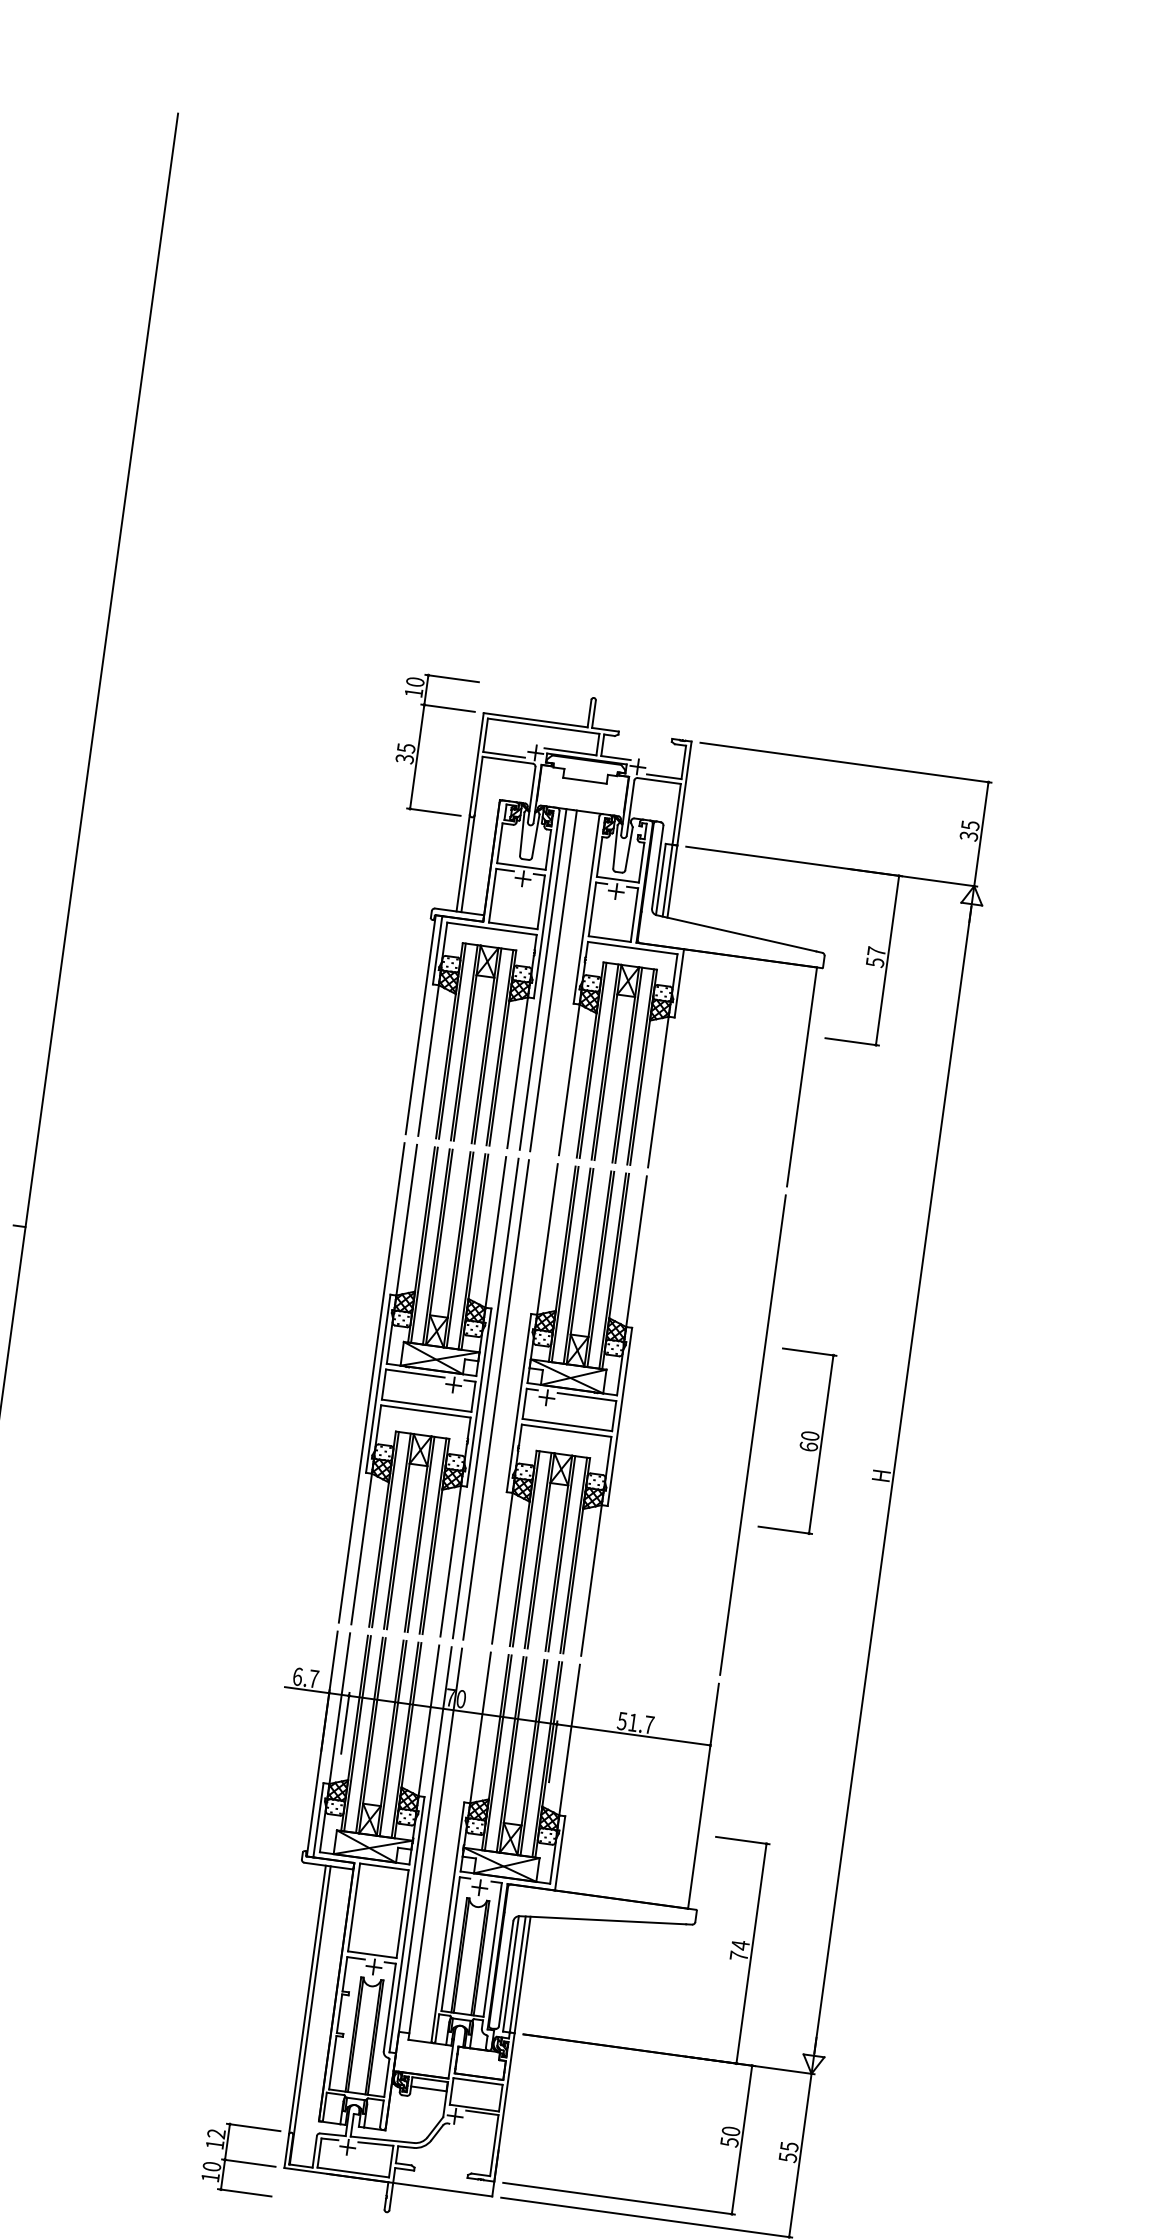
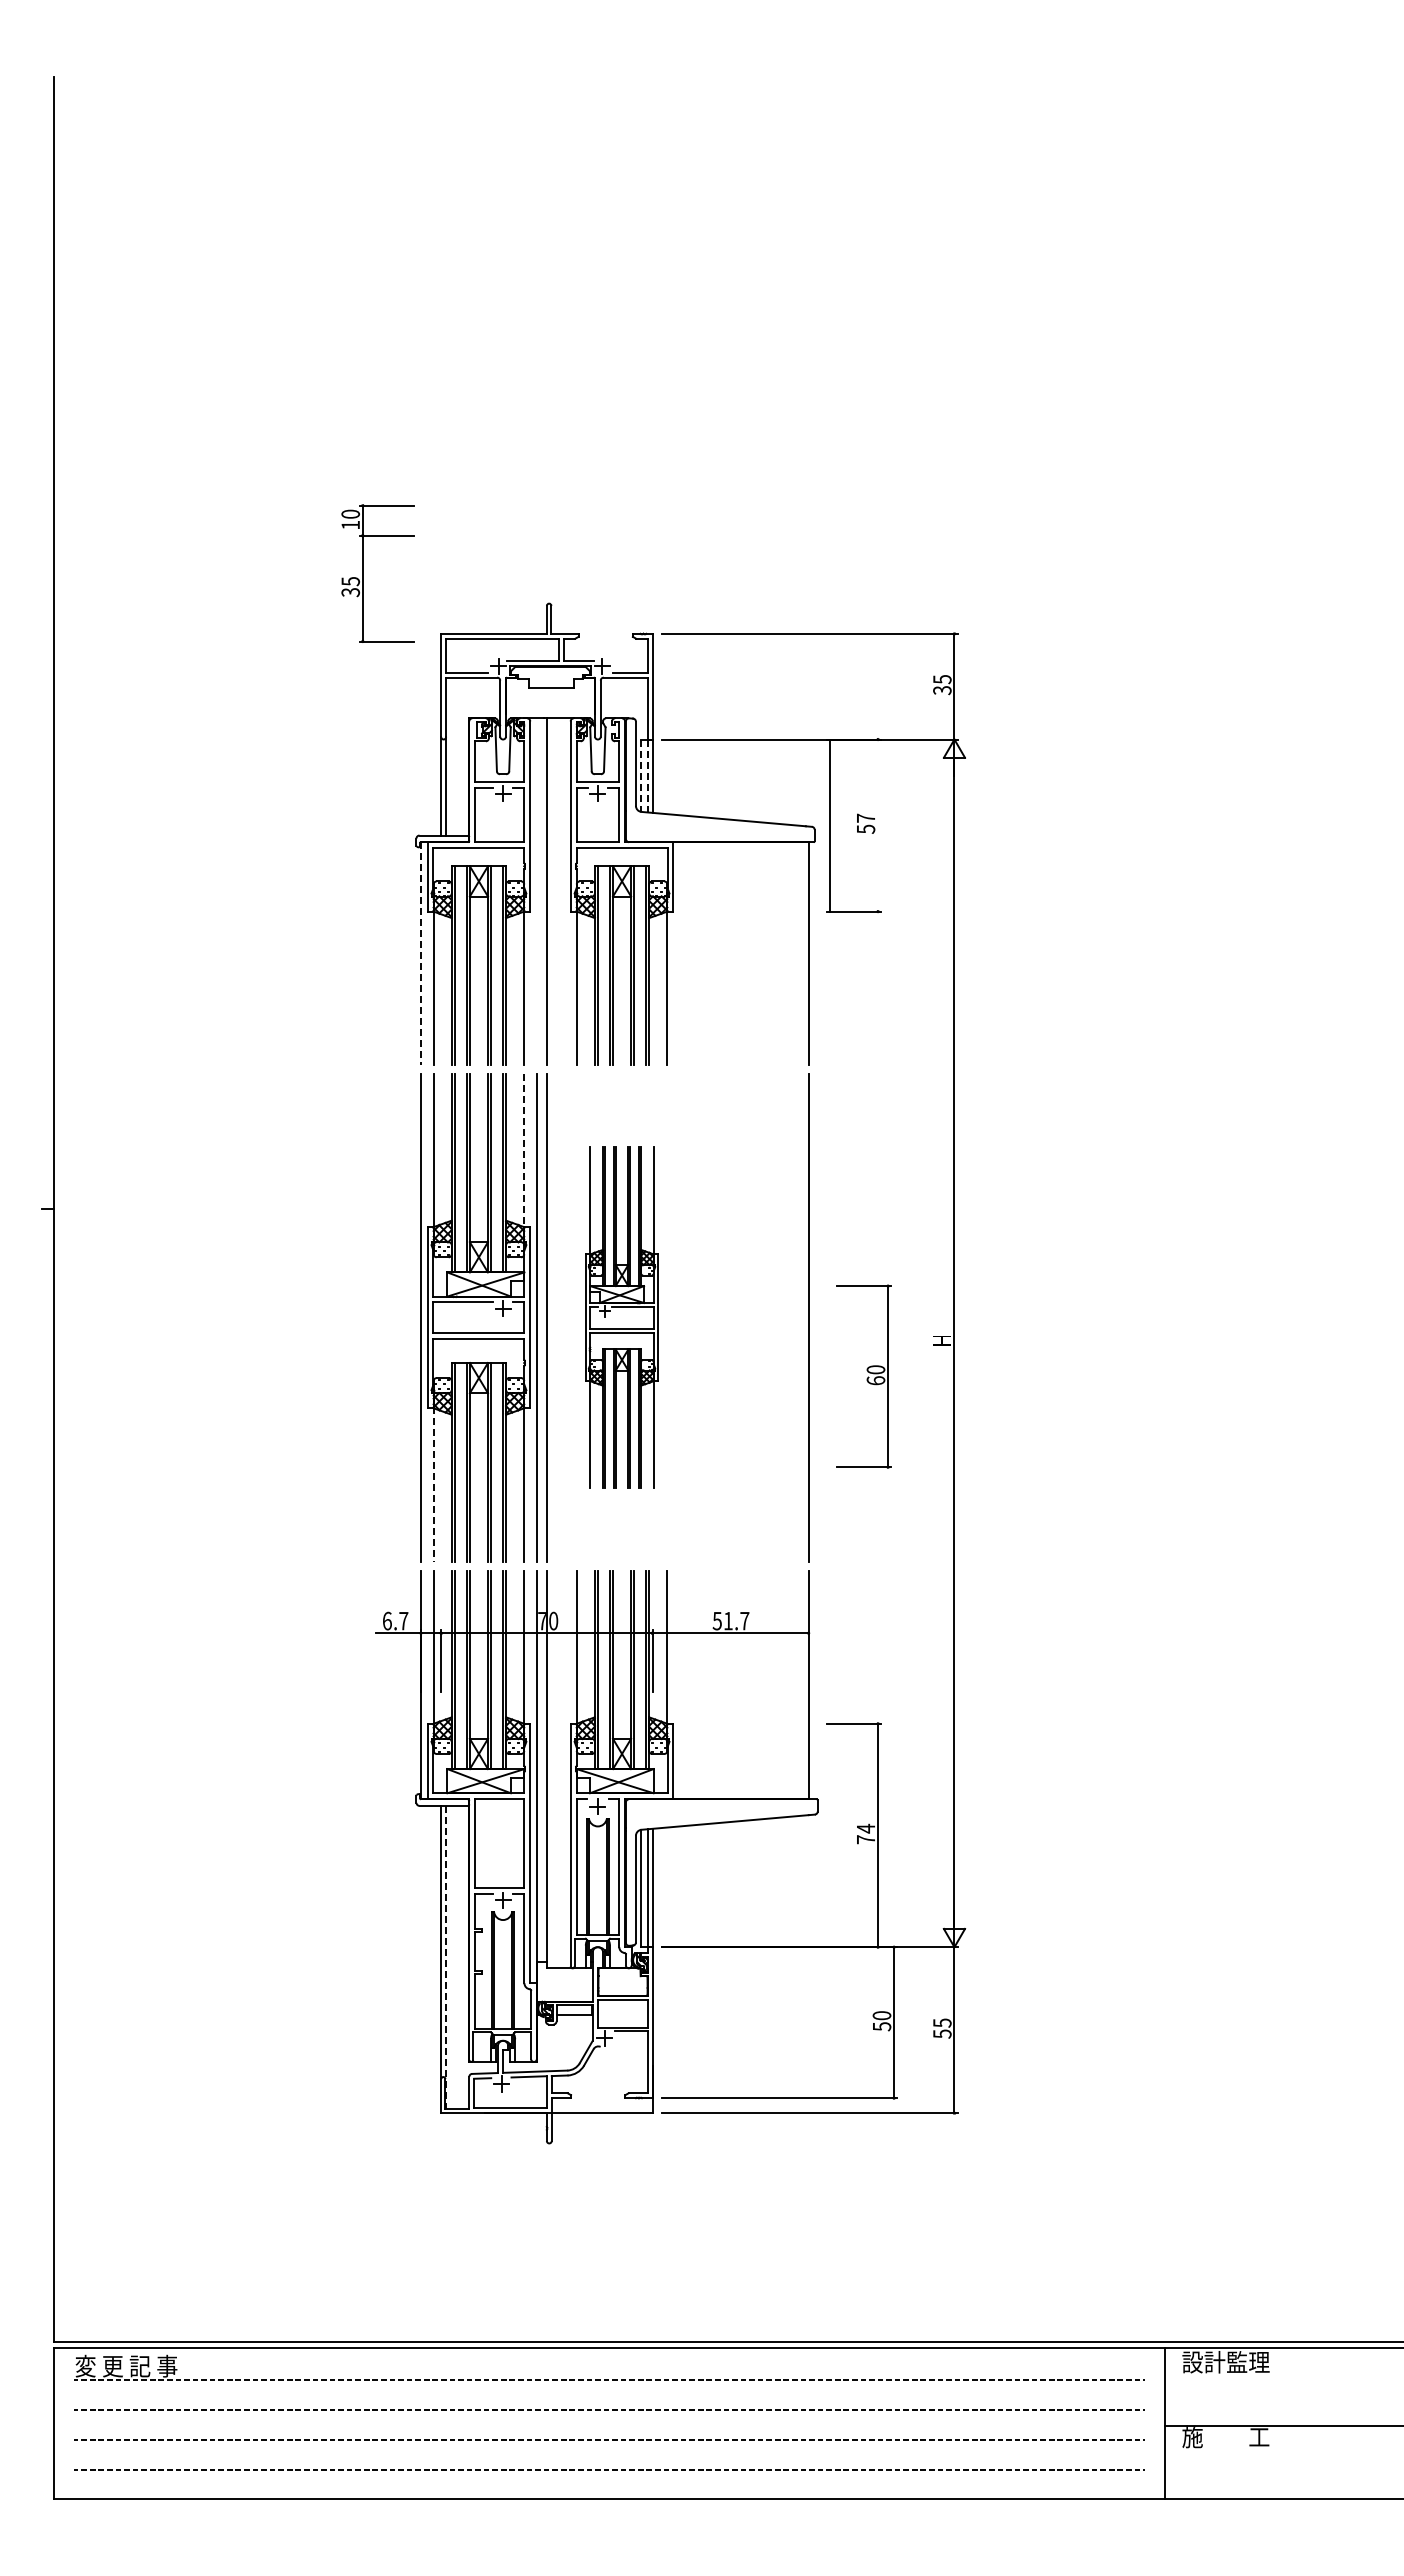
part: (419, 742) -> (363, 573), moved
line: (660, 880) -> (640, 776), solid -> dashed
line: (667, 881) -> (647, 776), solid -> dashed
line: (887, 960) -> (830, 825), moved
line: (542, 979) -> (536, 891), removed
line: (420, 1025) -> (420, 954), solid -> dashed
line: (495, 1233) -> (524, 1151), solid -> dashed
part: (568, 1409) -> (621, 1317), size x0.7
part: (797, 1440) -> (863, 1376), moved
line: (361, 1548) -> (433, 1484), solid -> dashed
line: (310, 2015) -> (446, 1957), solid -> dashed
part: (240, 2158) -> (395, 2109), removed

